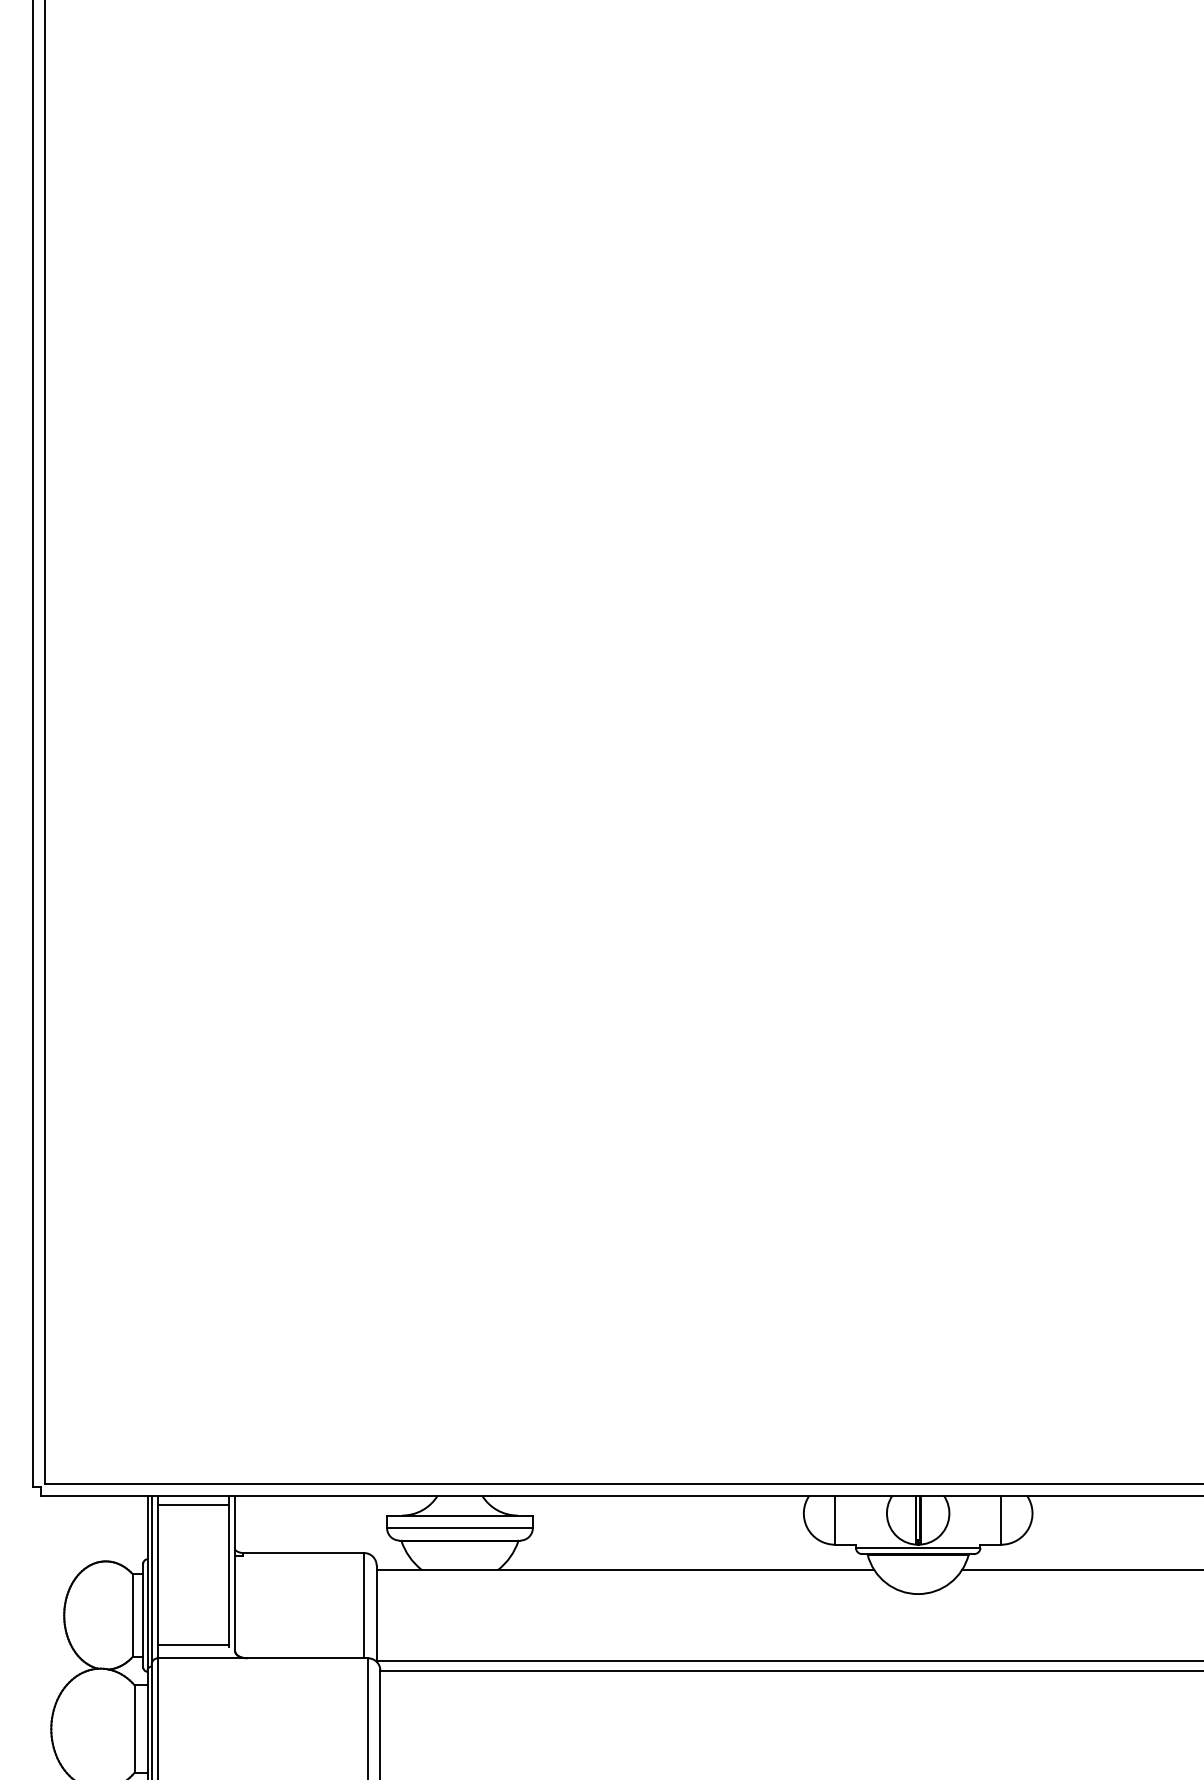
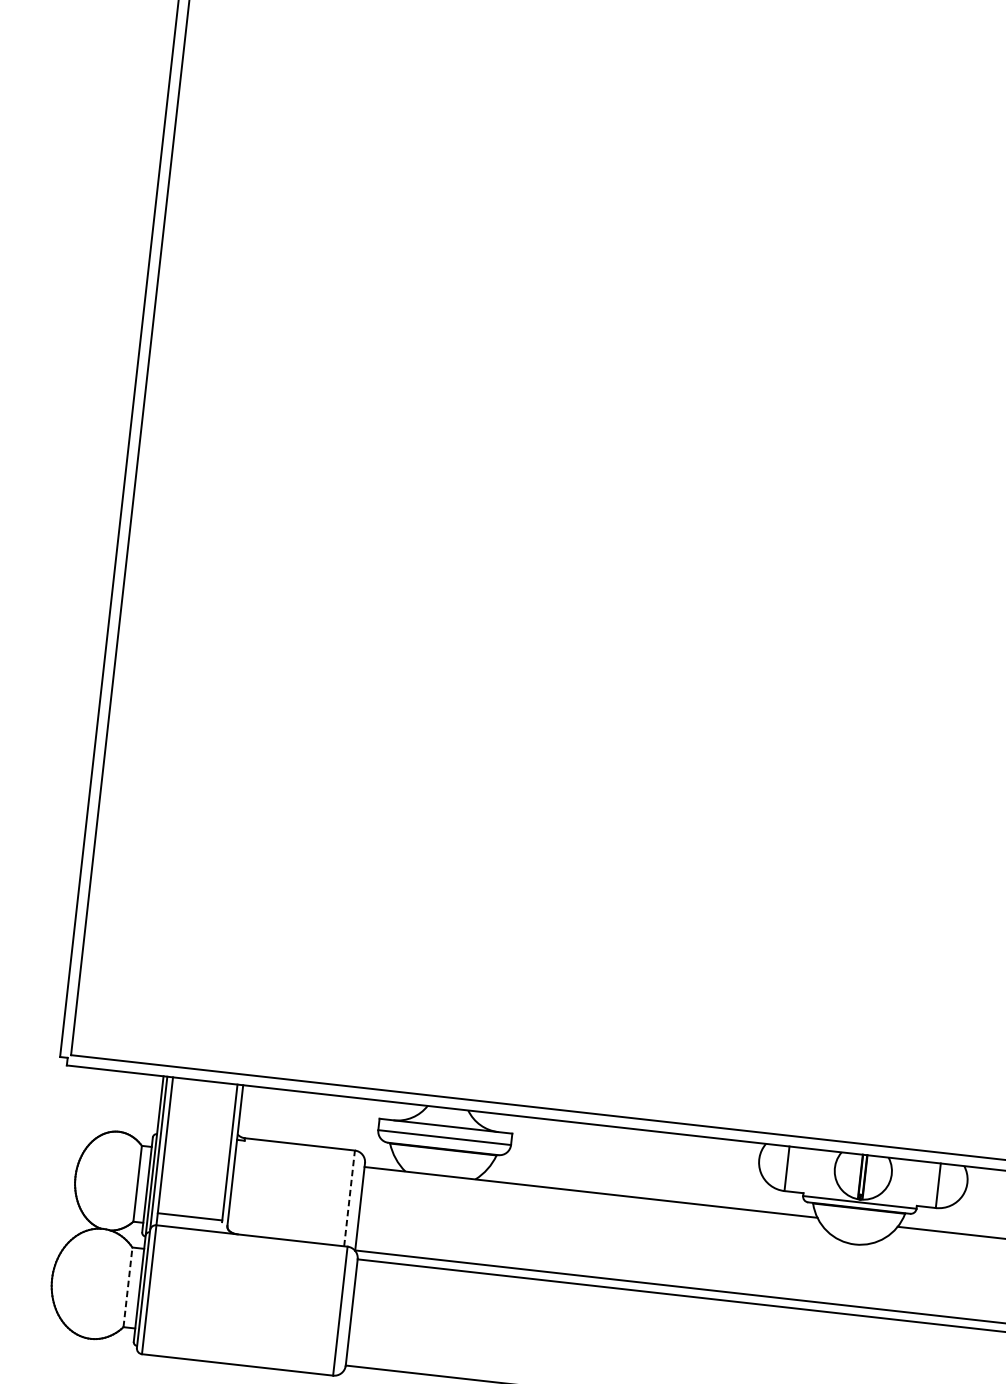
line: (192, 1505) -> (203, 1089), removed
line: (364, 1605) -> (349, 1198), solid -> dashed
line: (134, 1729) -> (127, 1287), solid -> dashed

